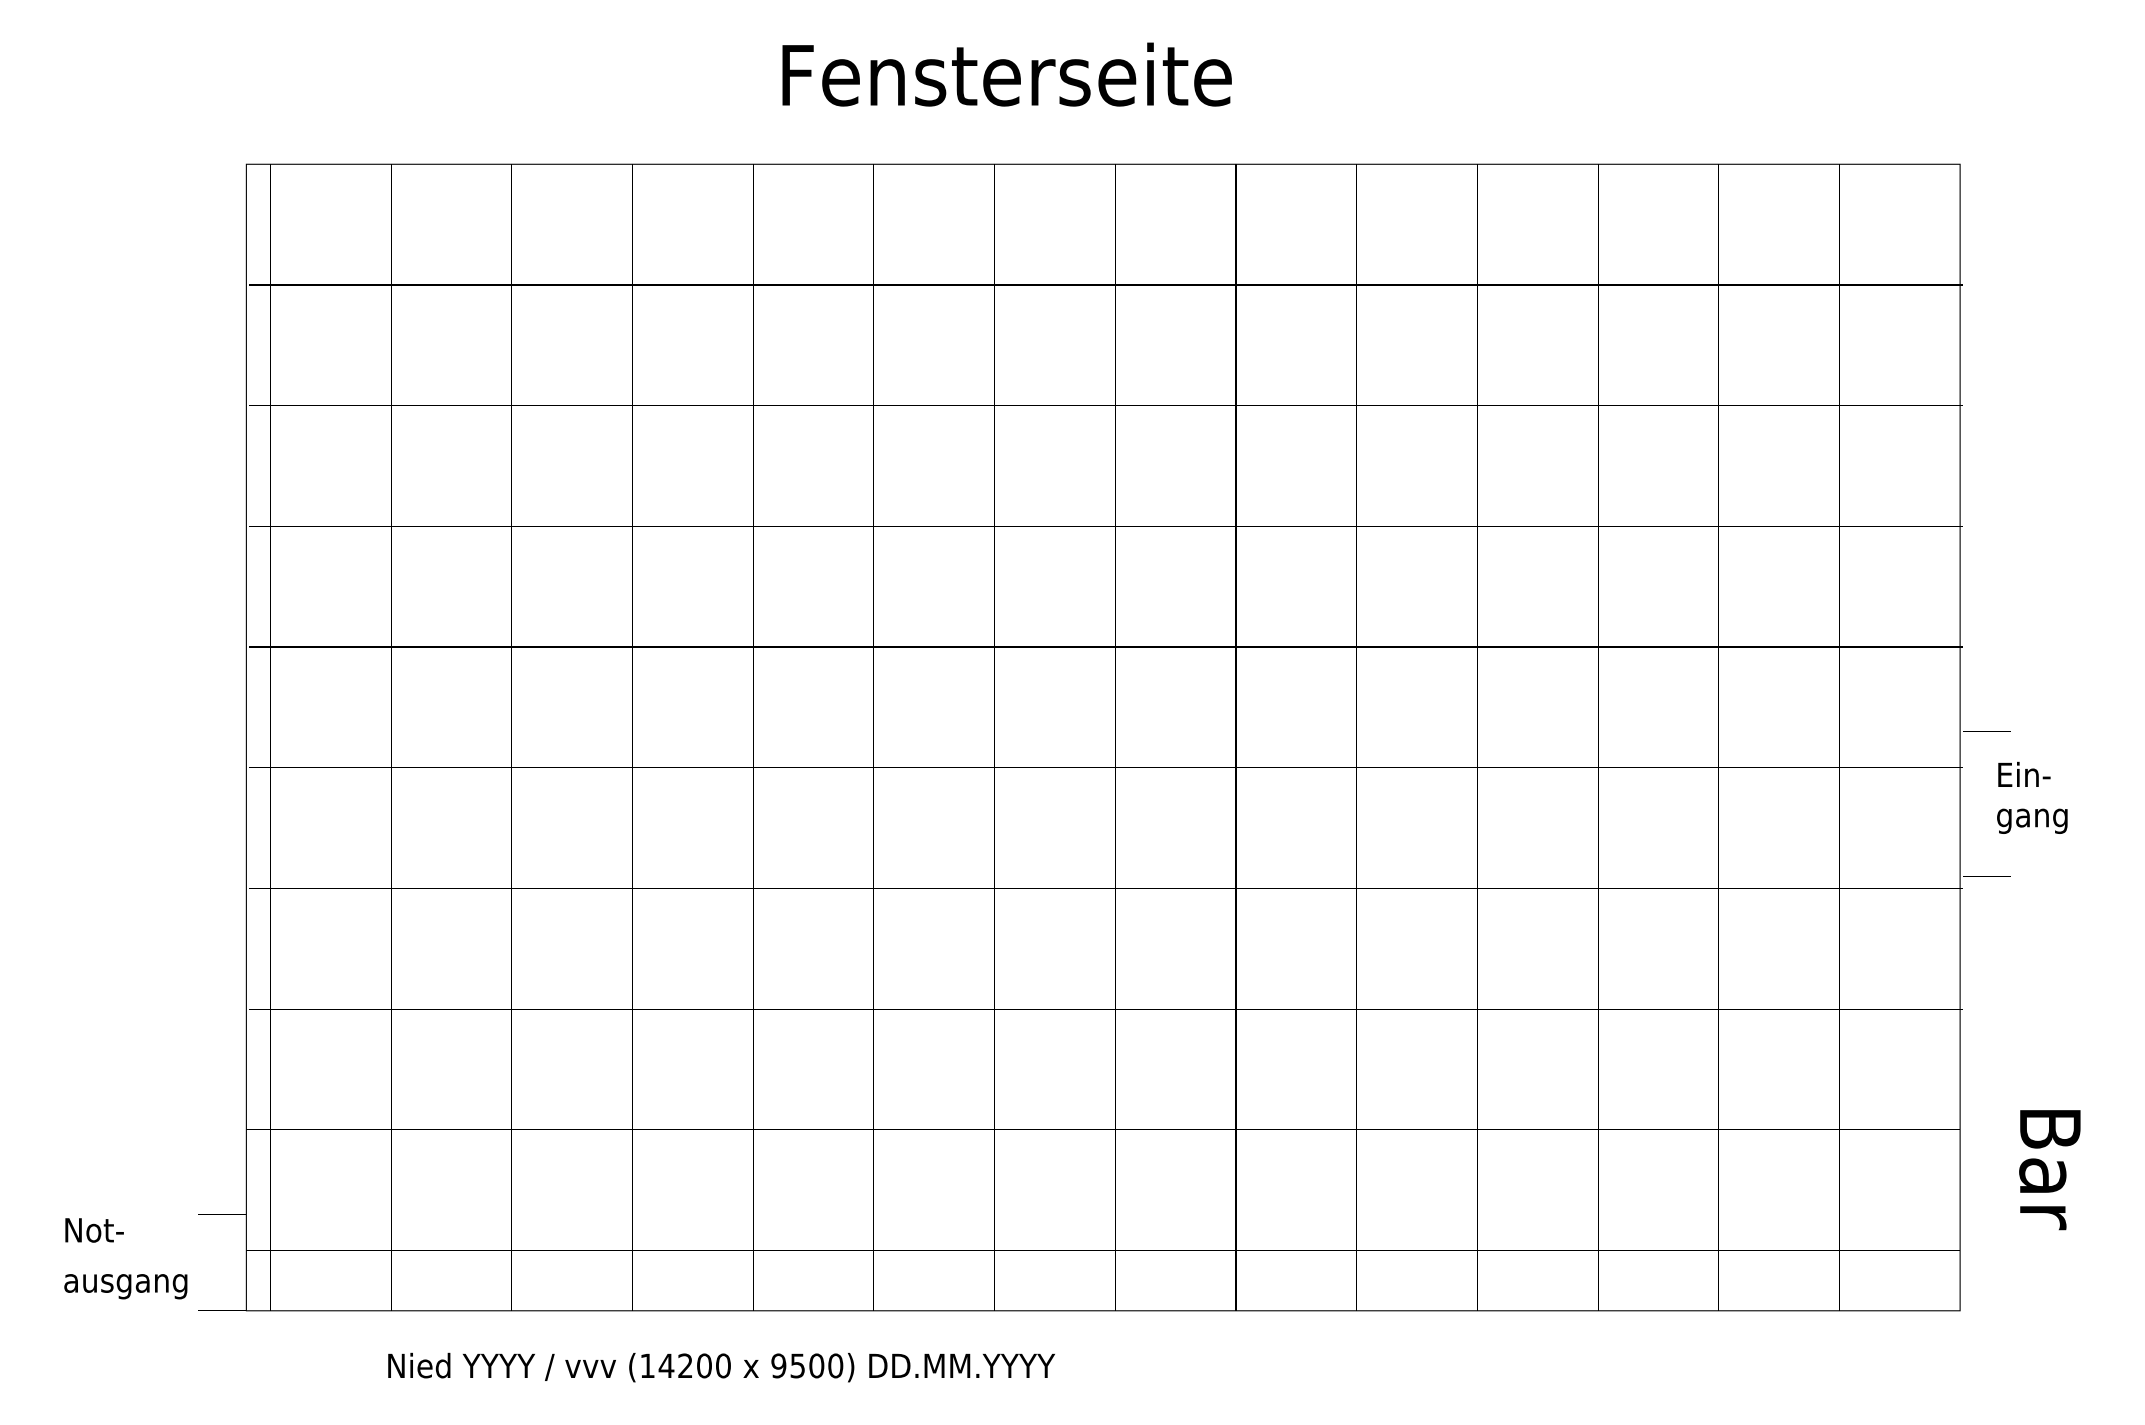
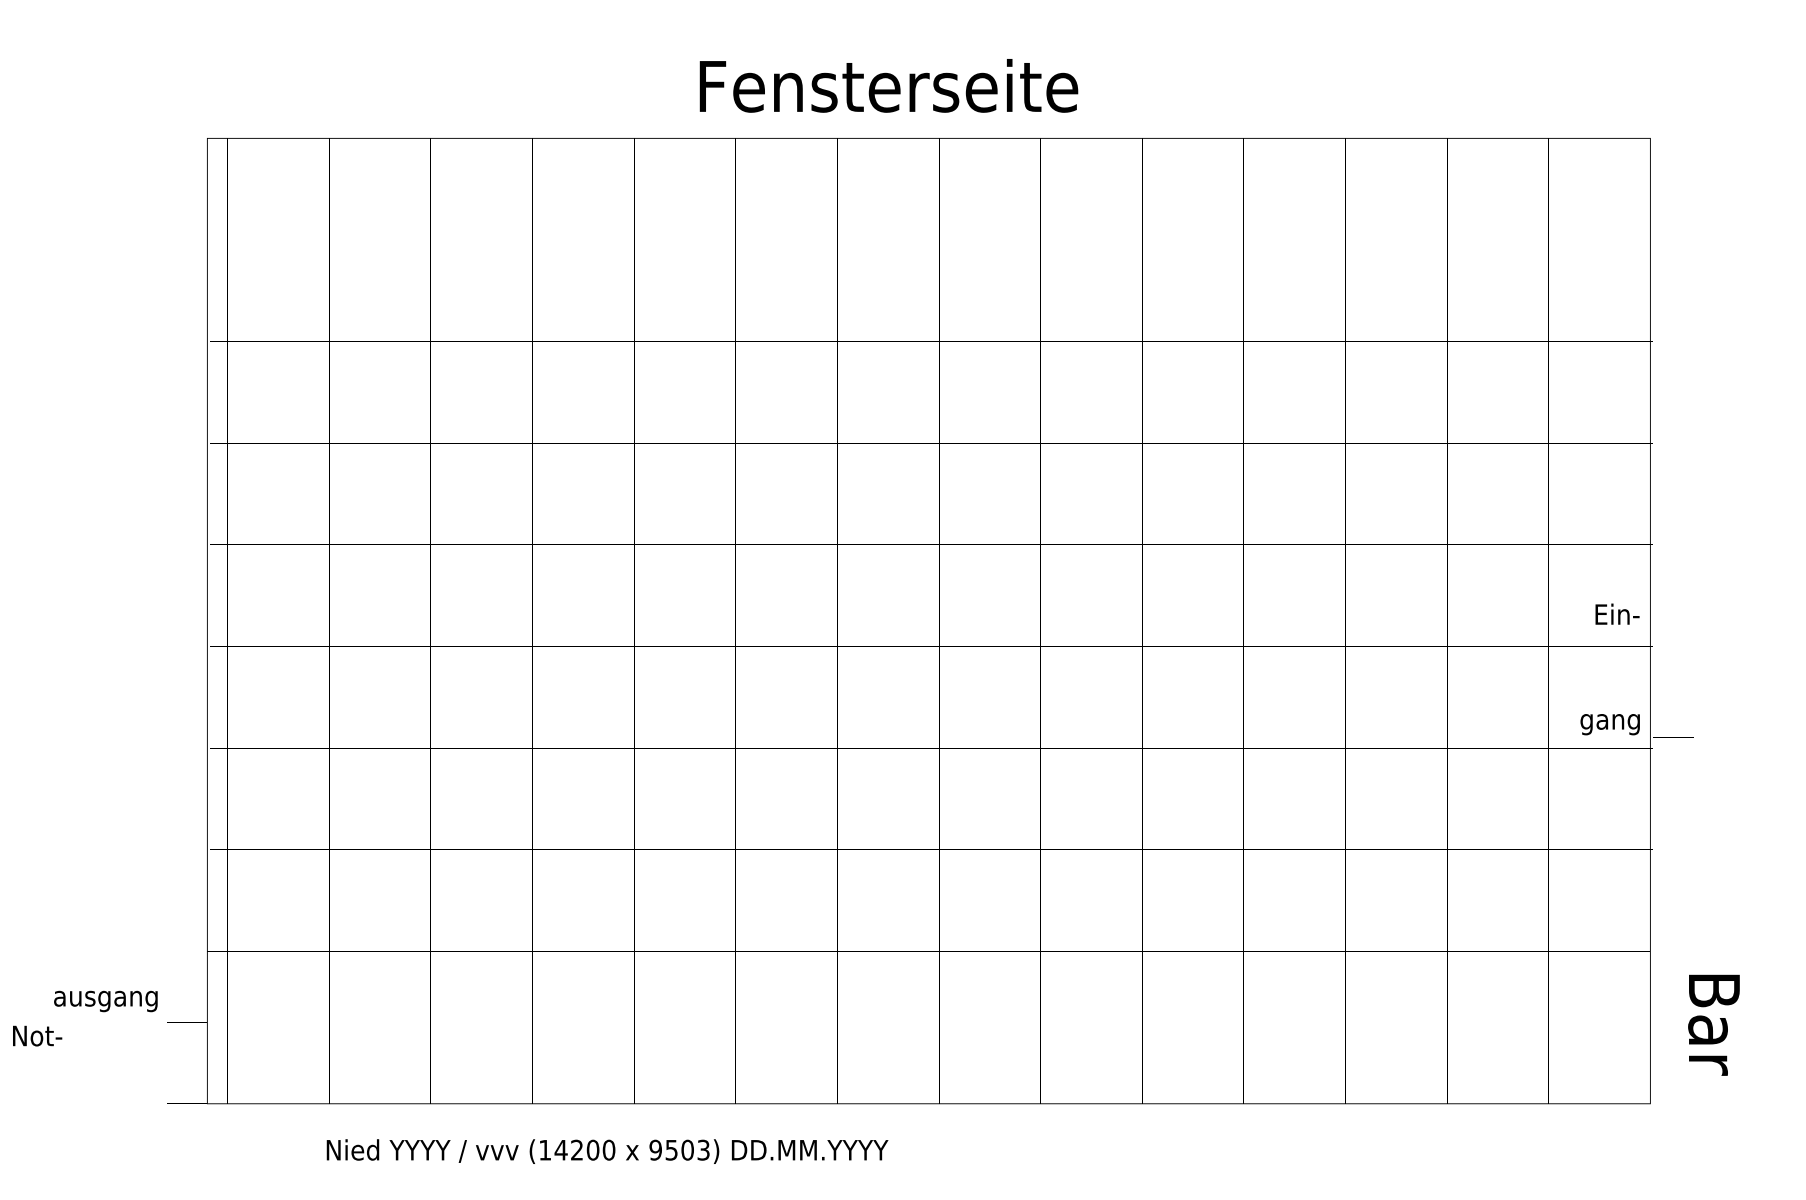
text: (1006, 74) -> (888, 85), moved
text: (2024, 773) -> (1617, 613), moved
text: (2031, 821) -> (1609, 724), moved
text: (2049, 1169) -> (1713, 1024), moved
text: (94, 1229) -> (37, 1035), moved
text: (125, 1286) -> (105, 1001), moved
text: (835, 1365) -> (703, 1149), 9500) -> 9503)

